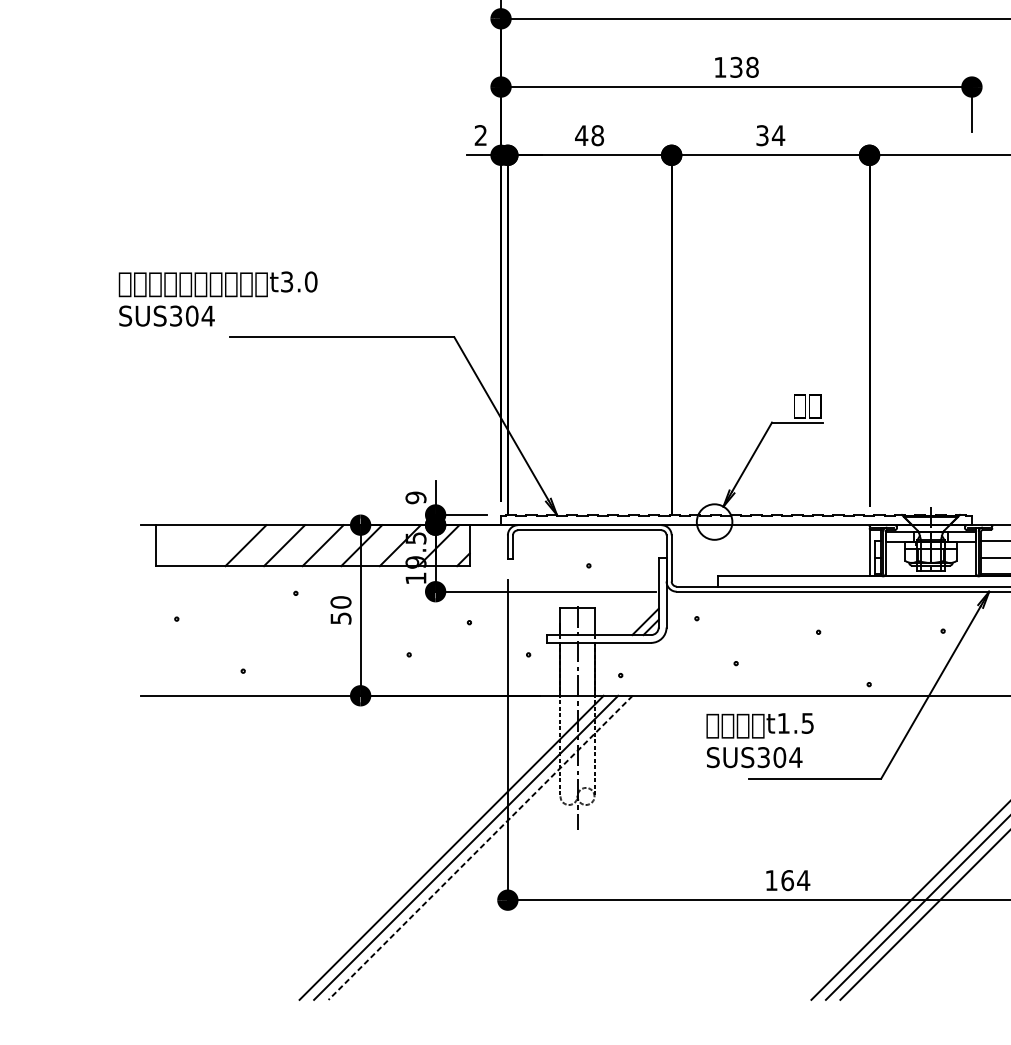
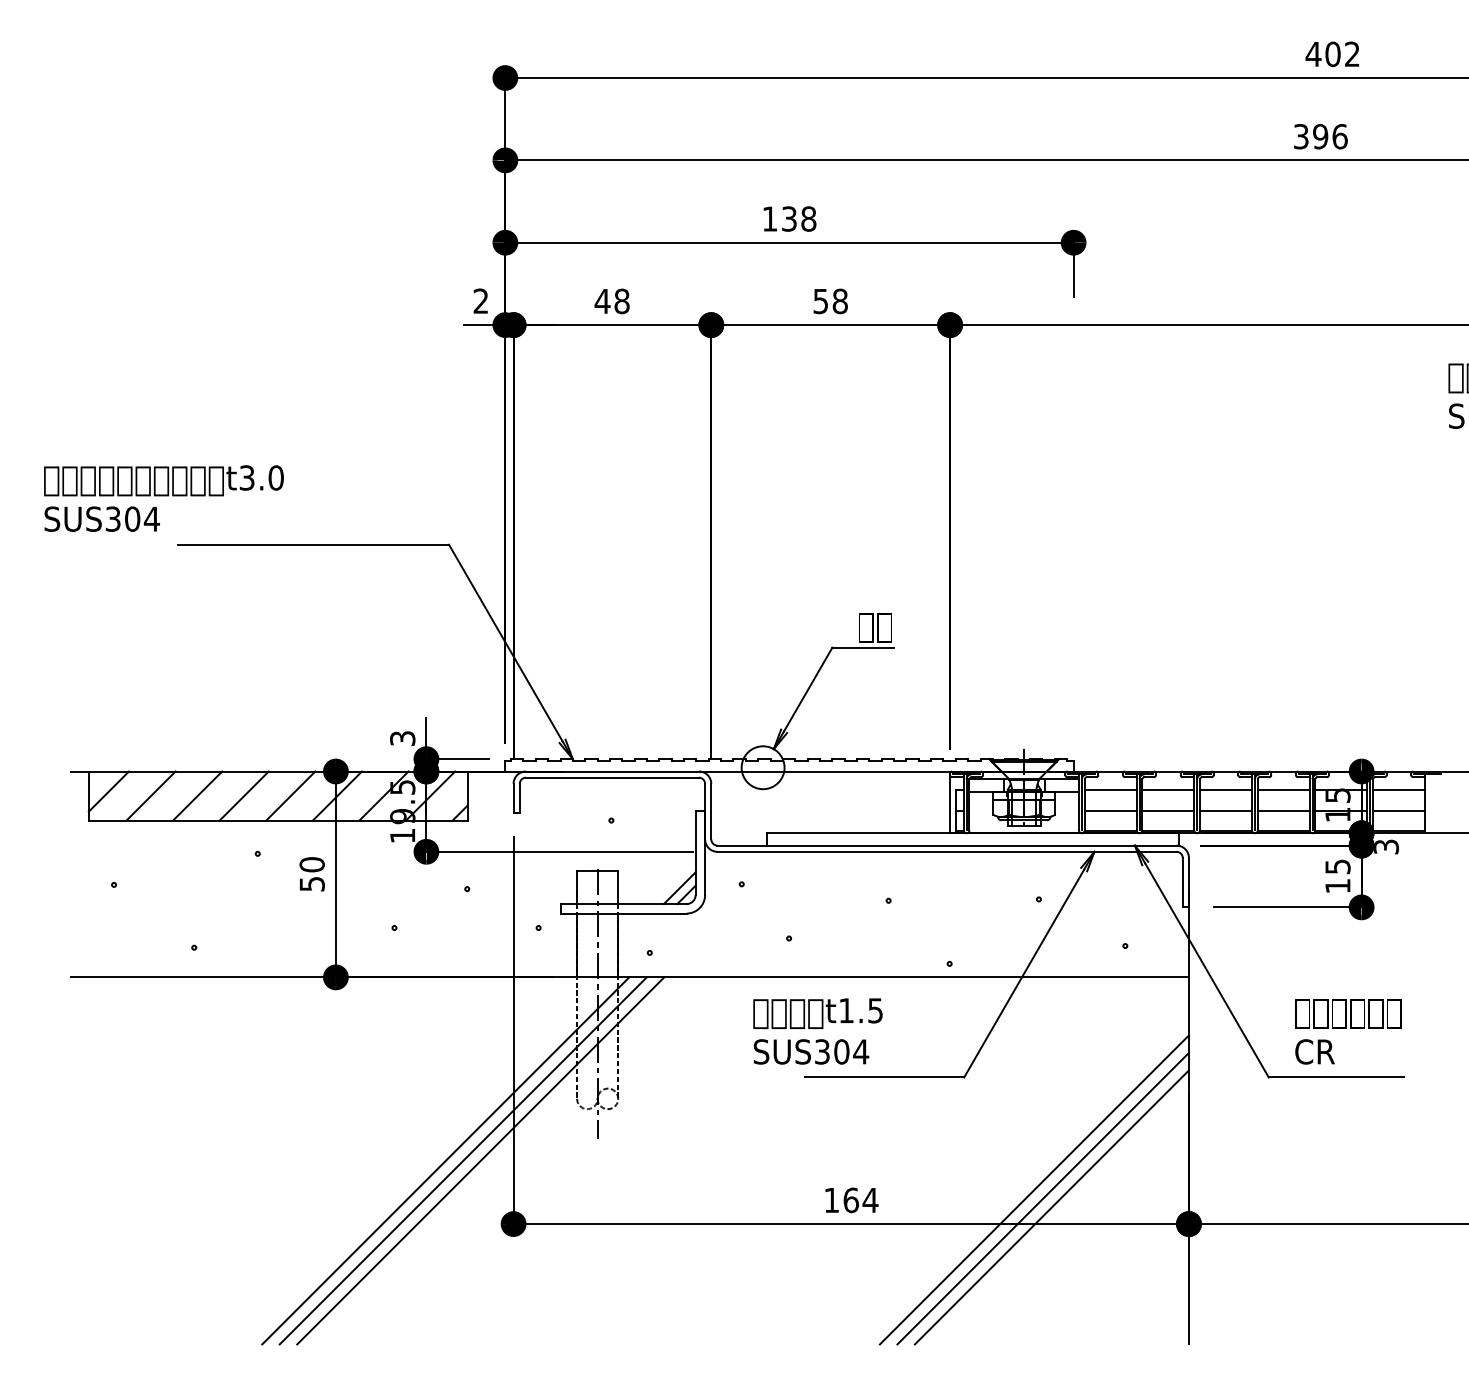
text: (771, 135) -> (831, 301), 34 -> 58
text: (415, 497) -> (402, 738), 9 -> 3
line: (172, 541) -> (108, 791), added
line: (207, 545) -> (150, 795), added
line: (480, 847) -> (480, 1160), dashed -> solid

